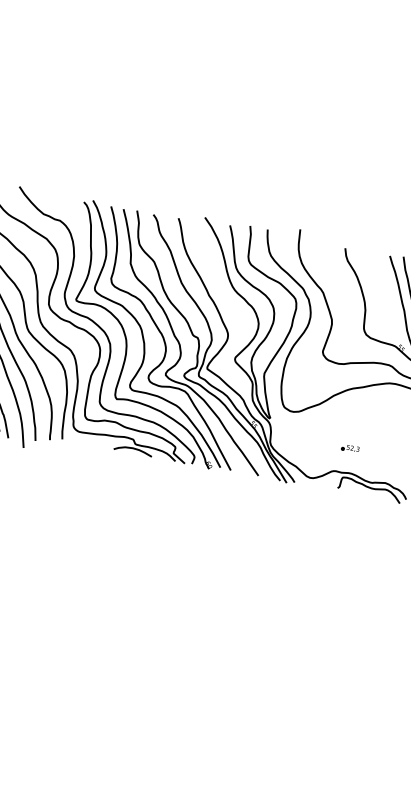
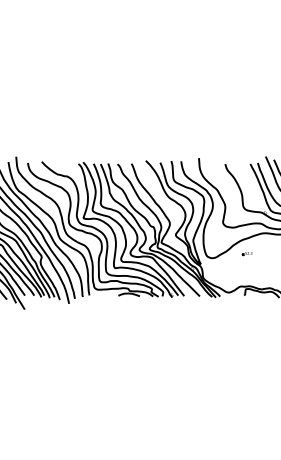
part: (348, 449) -> (246, 254), moved

